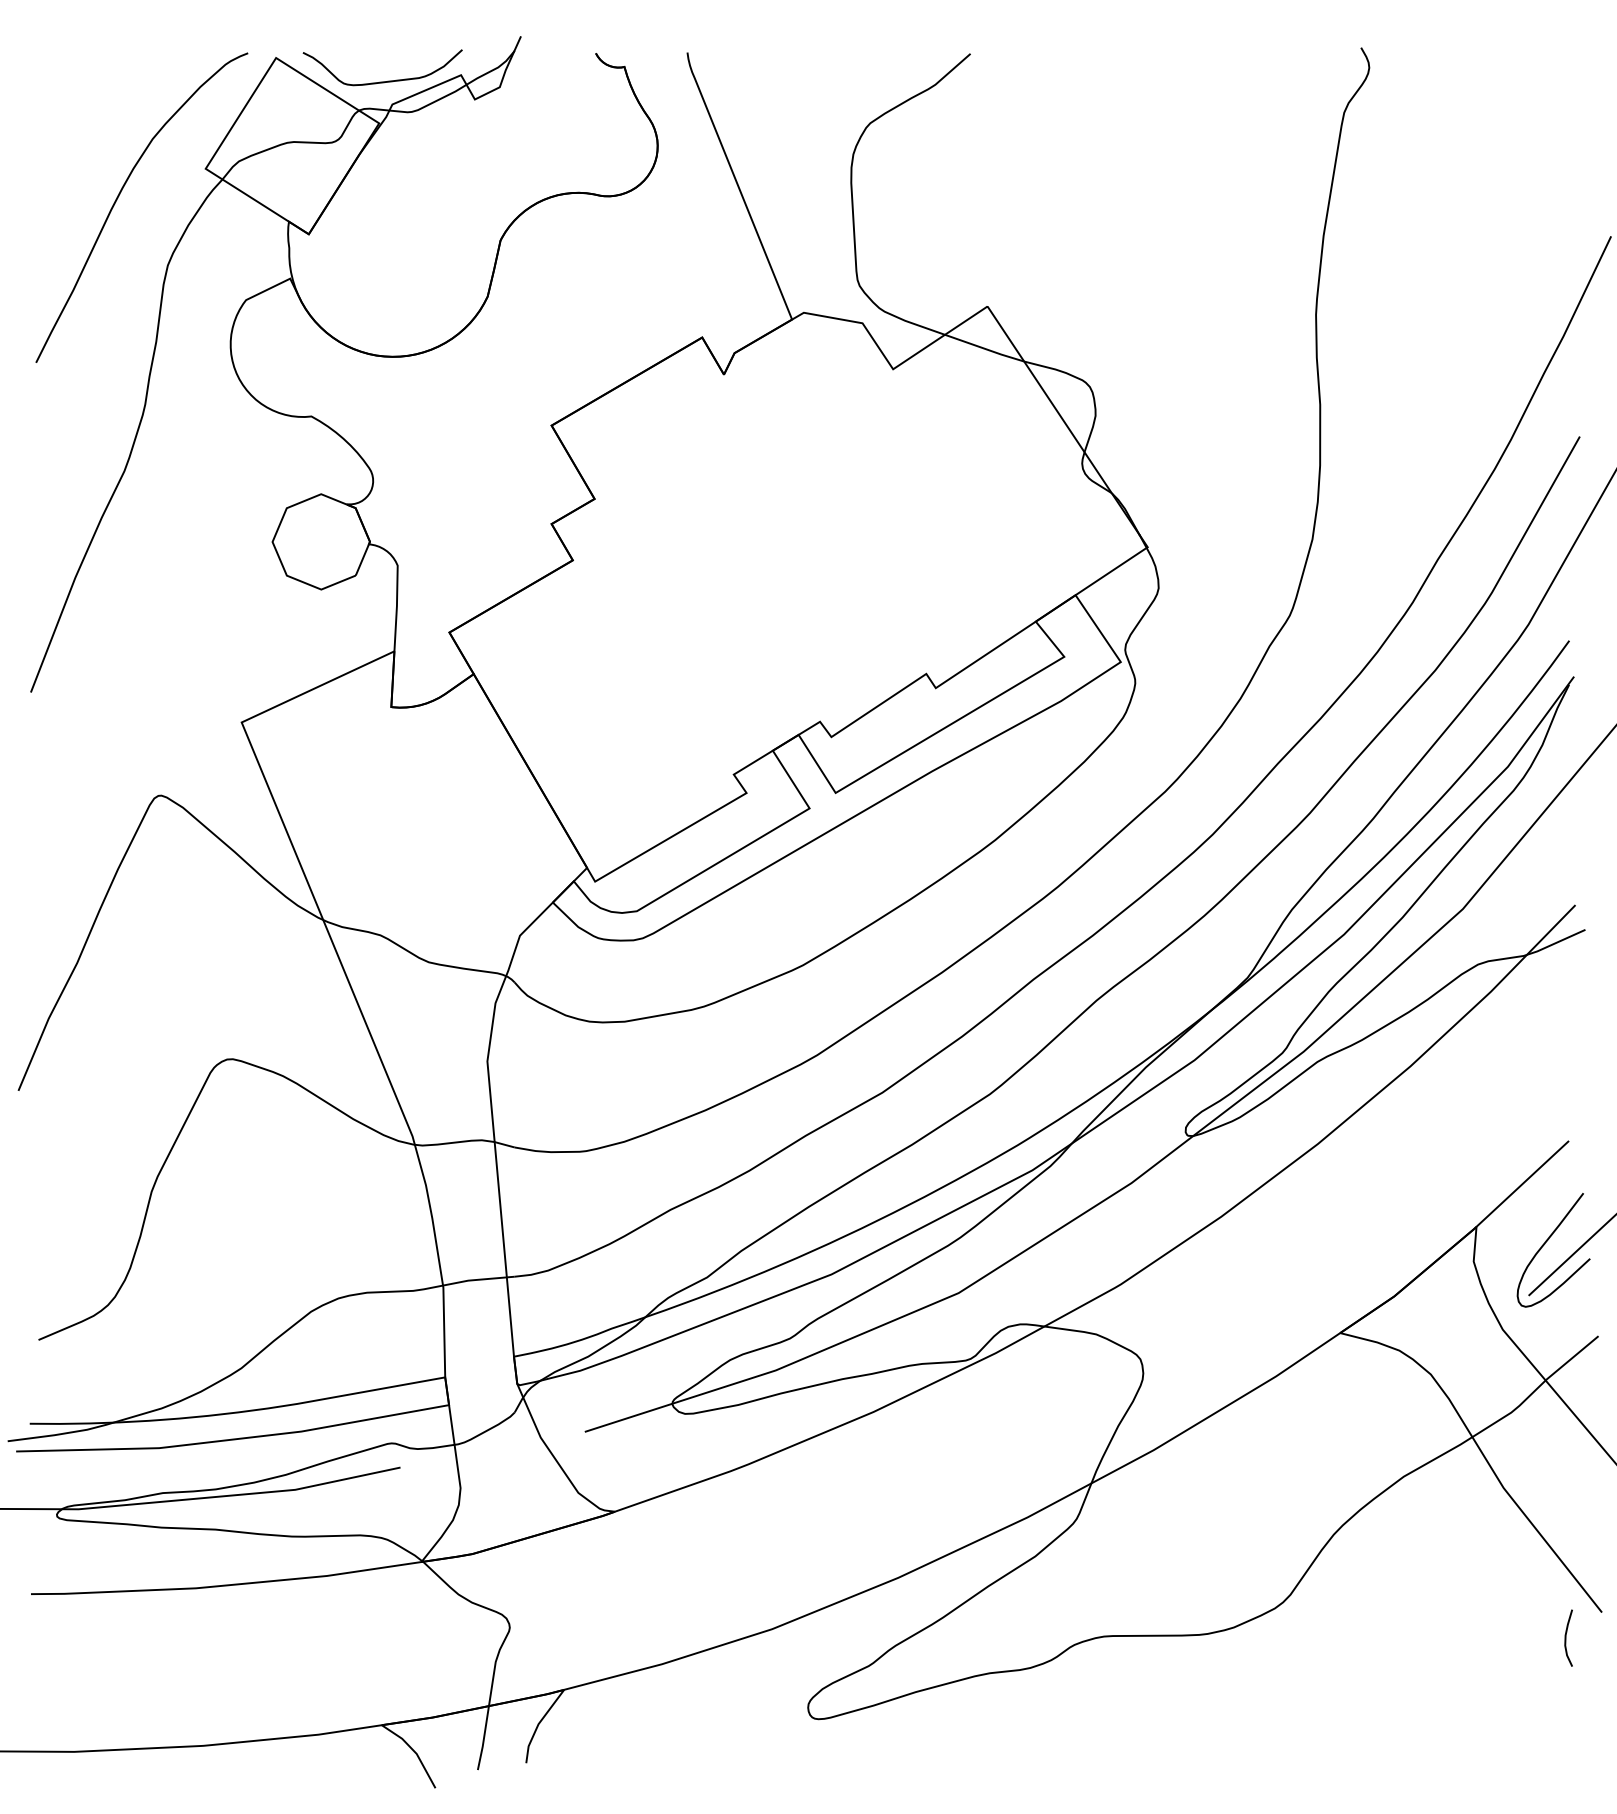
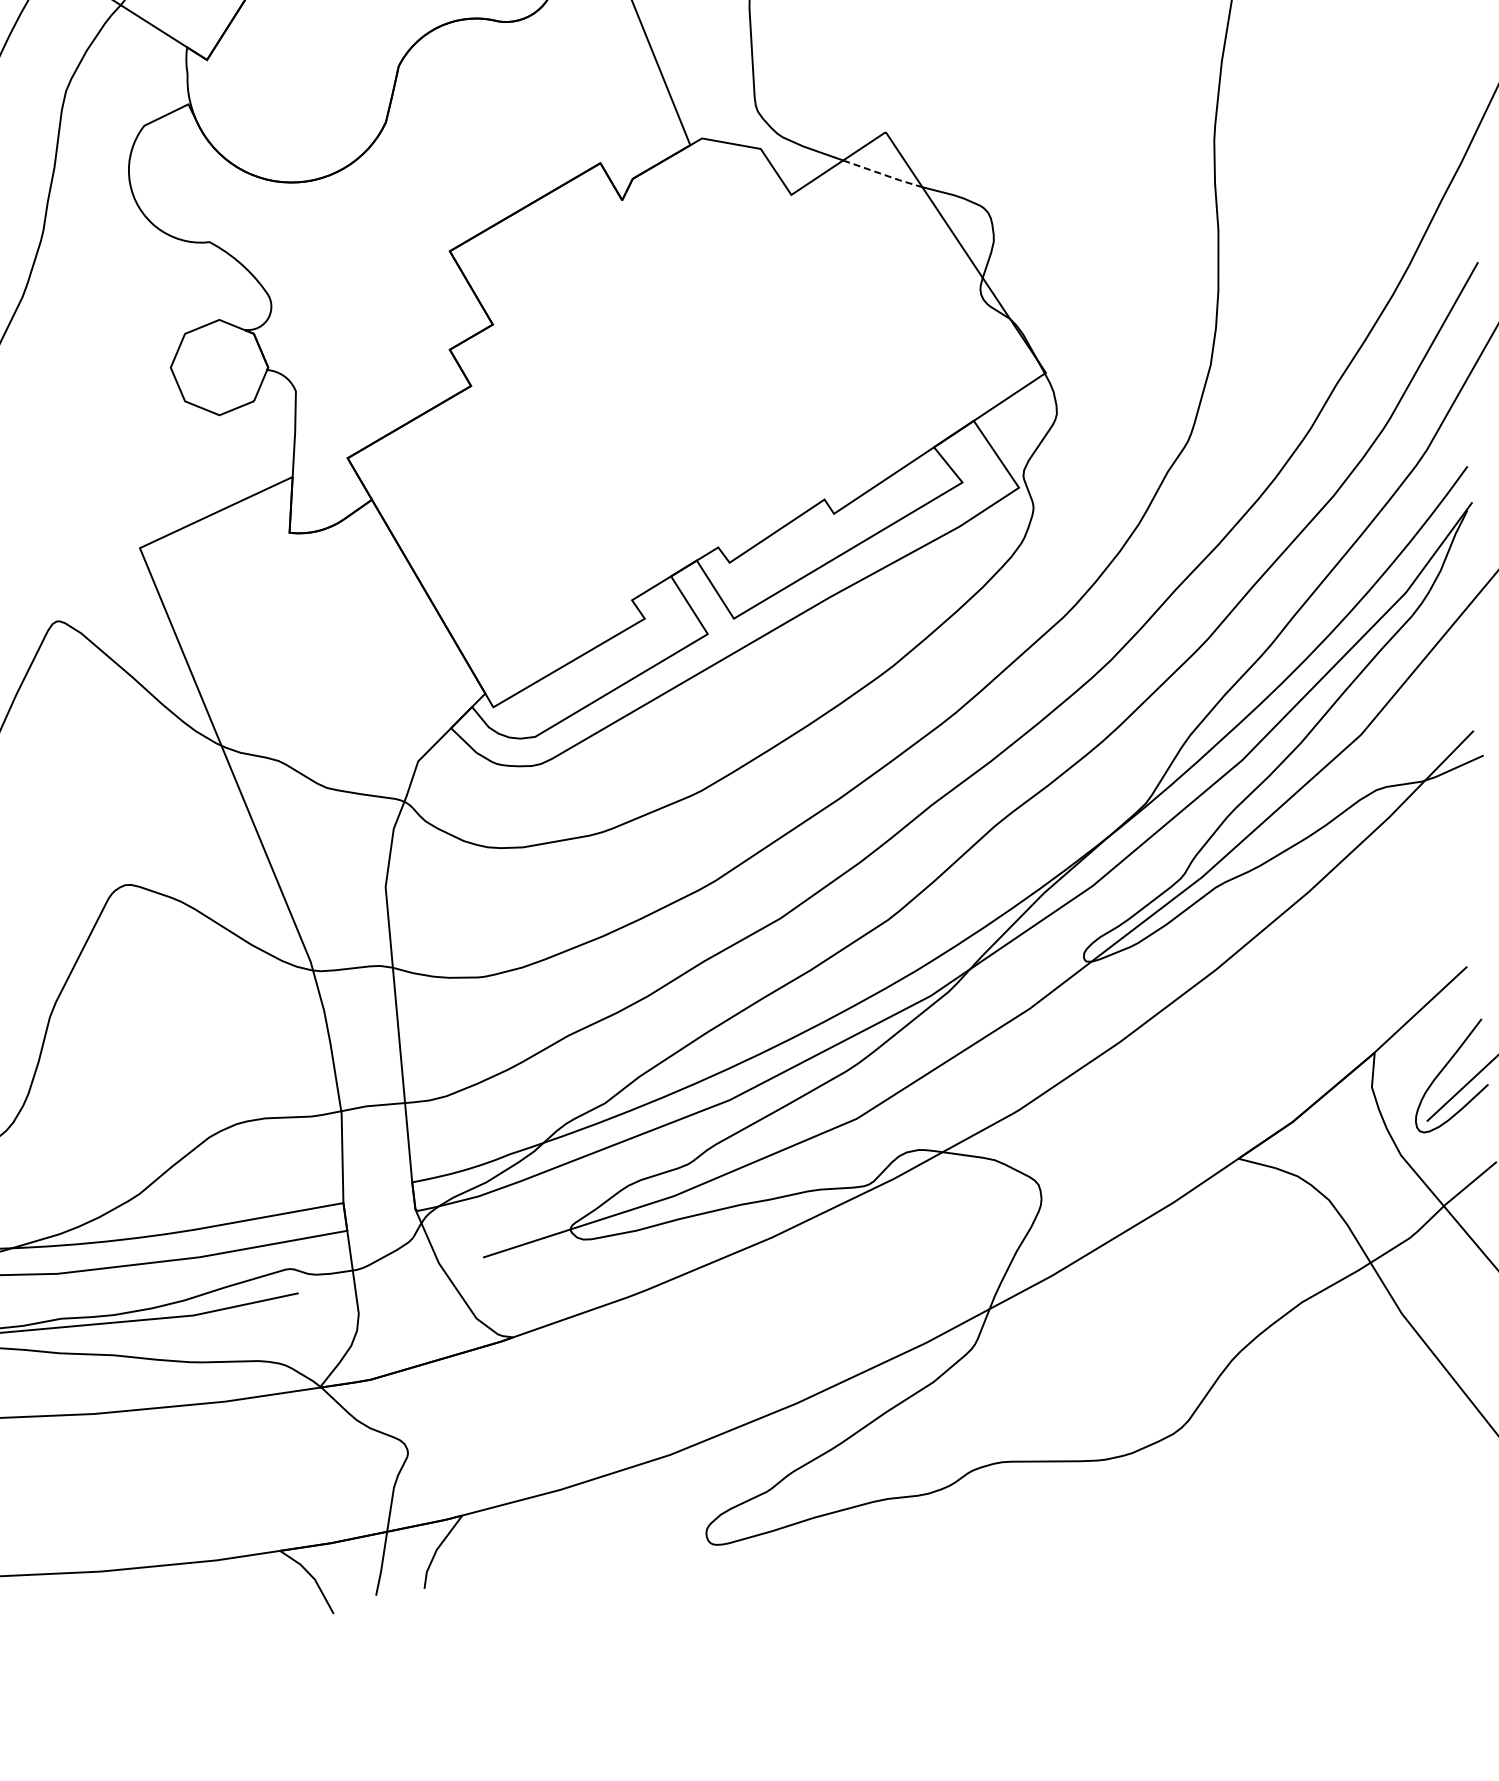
line: (985, 348) -> (883, 174), solid -> dashed
curve: (1566, 1637) -> (1464, 1463), removed

